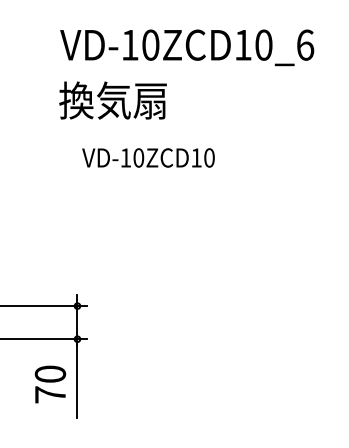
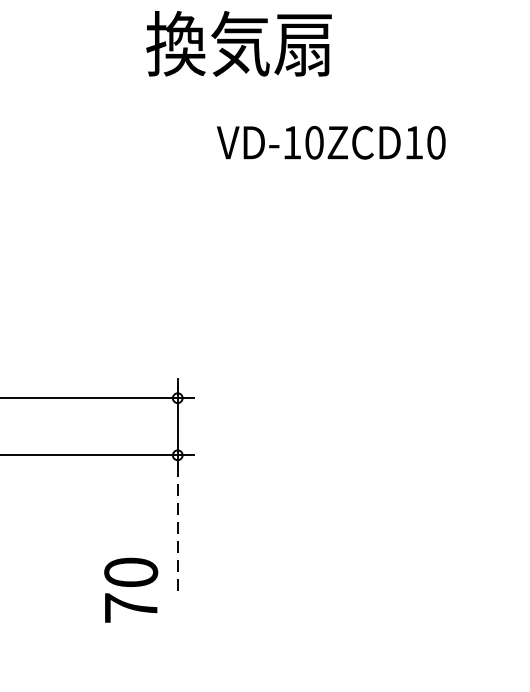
text: (148, 157) -> (331, 141), moved
line: (77, 381) -> (177, 528), solid -> dashed
text: (50, 384) -> (131, 590), moved

